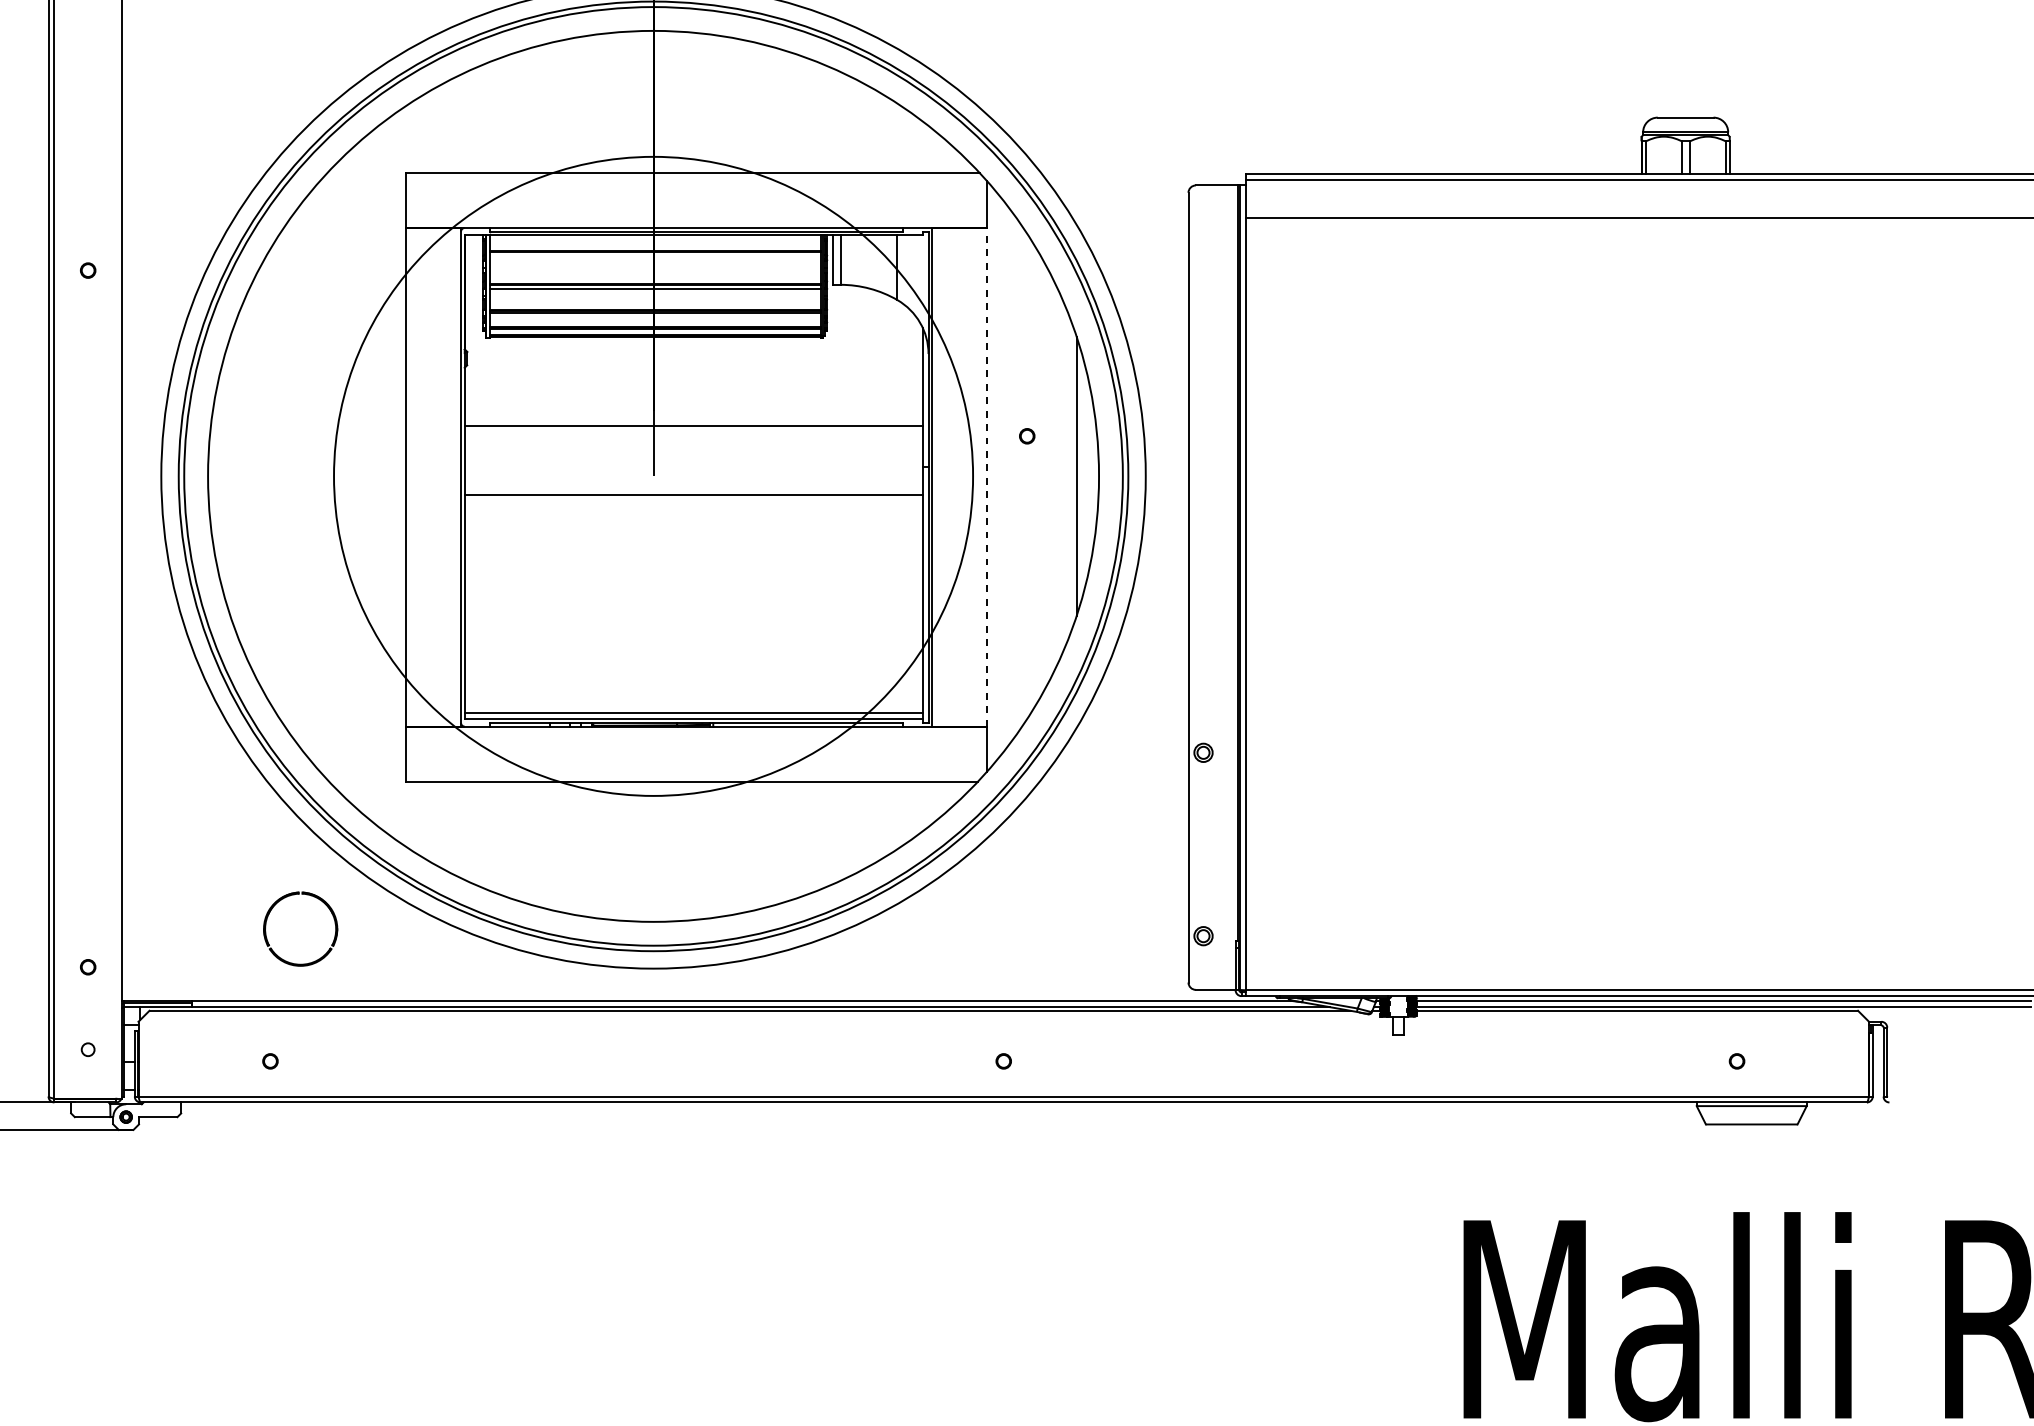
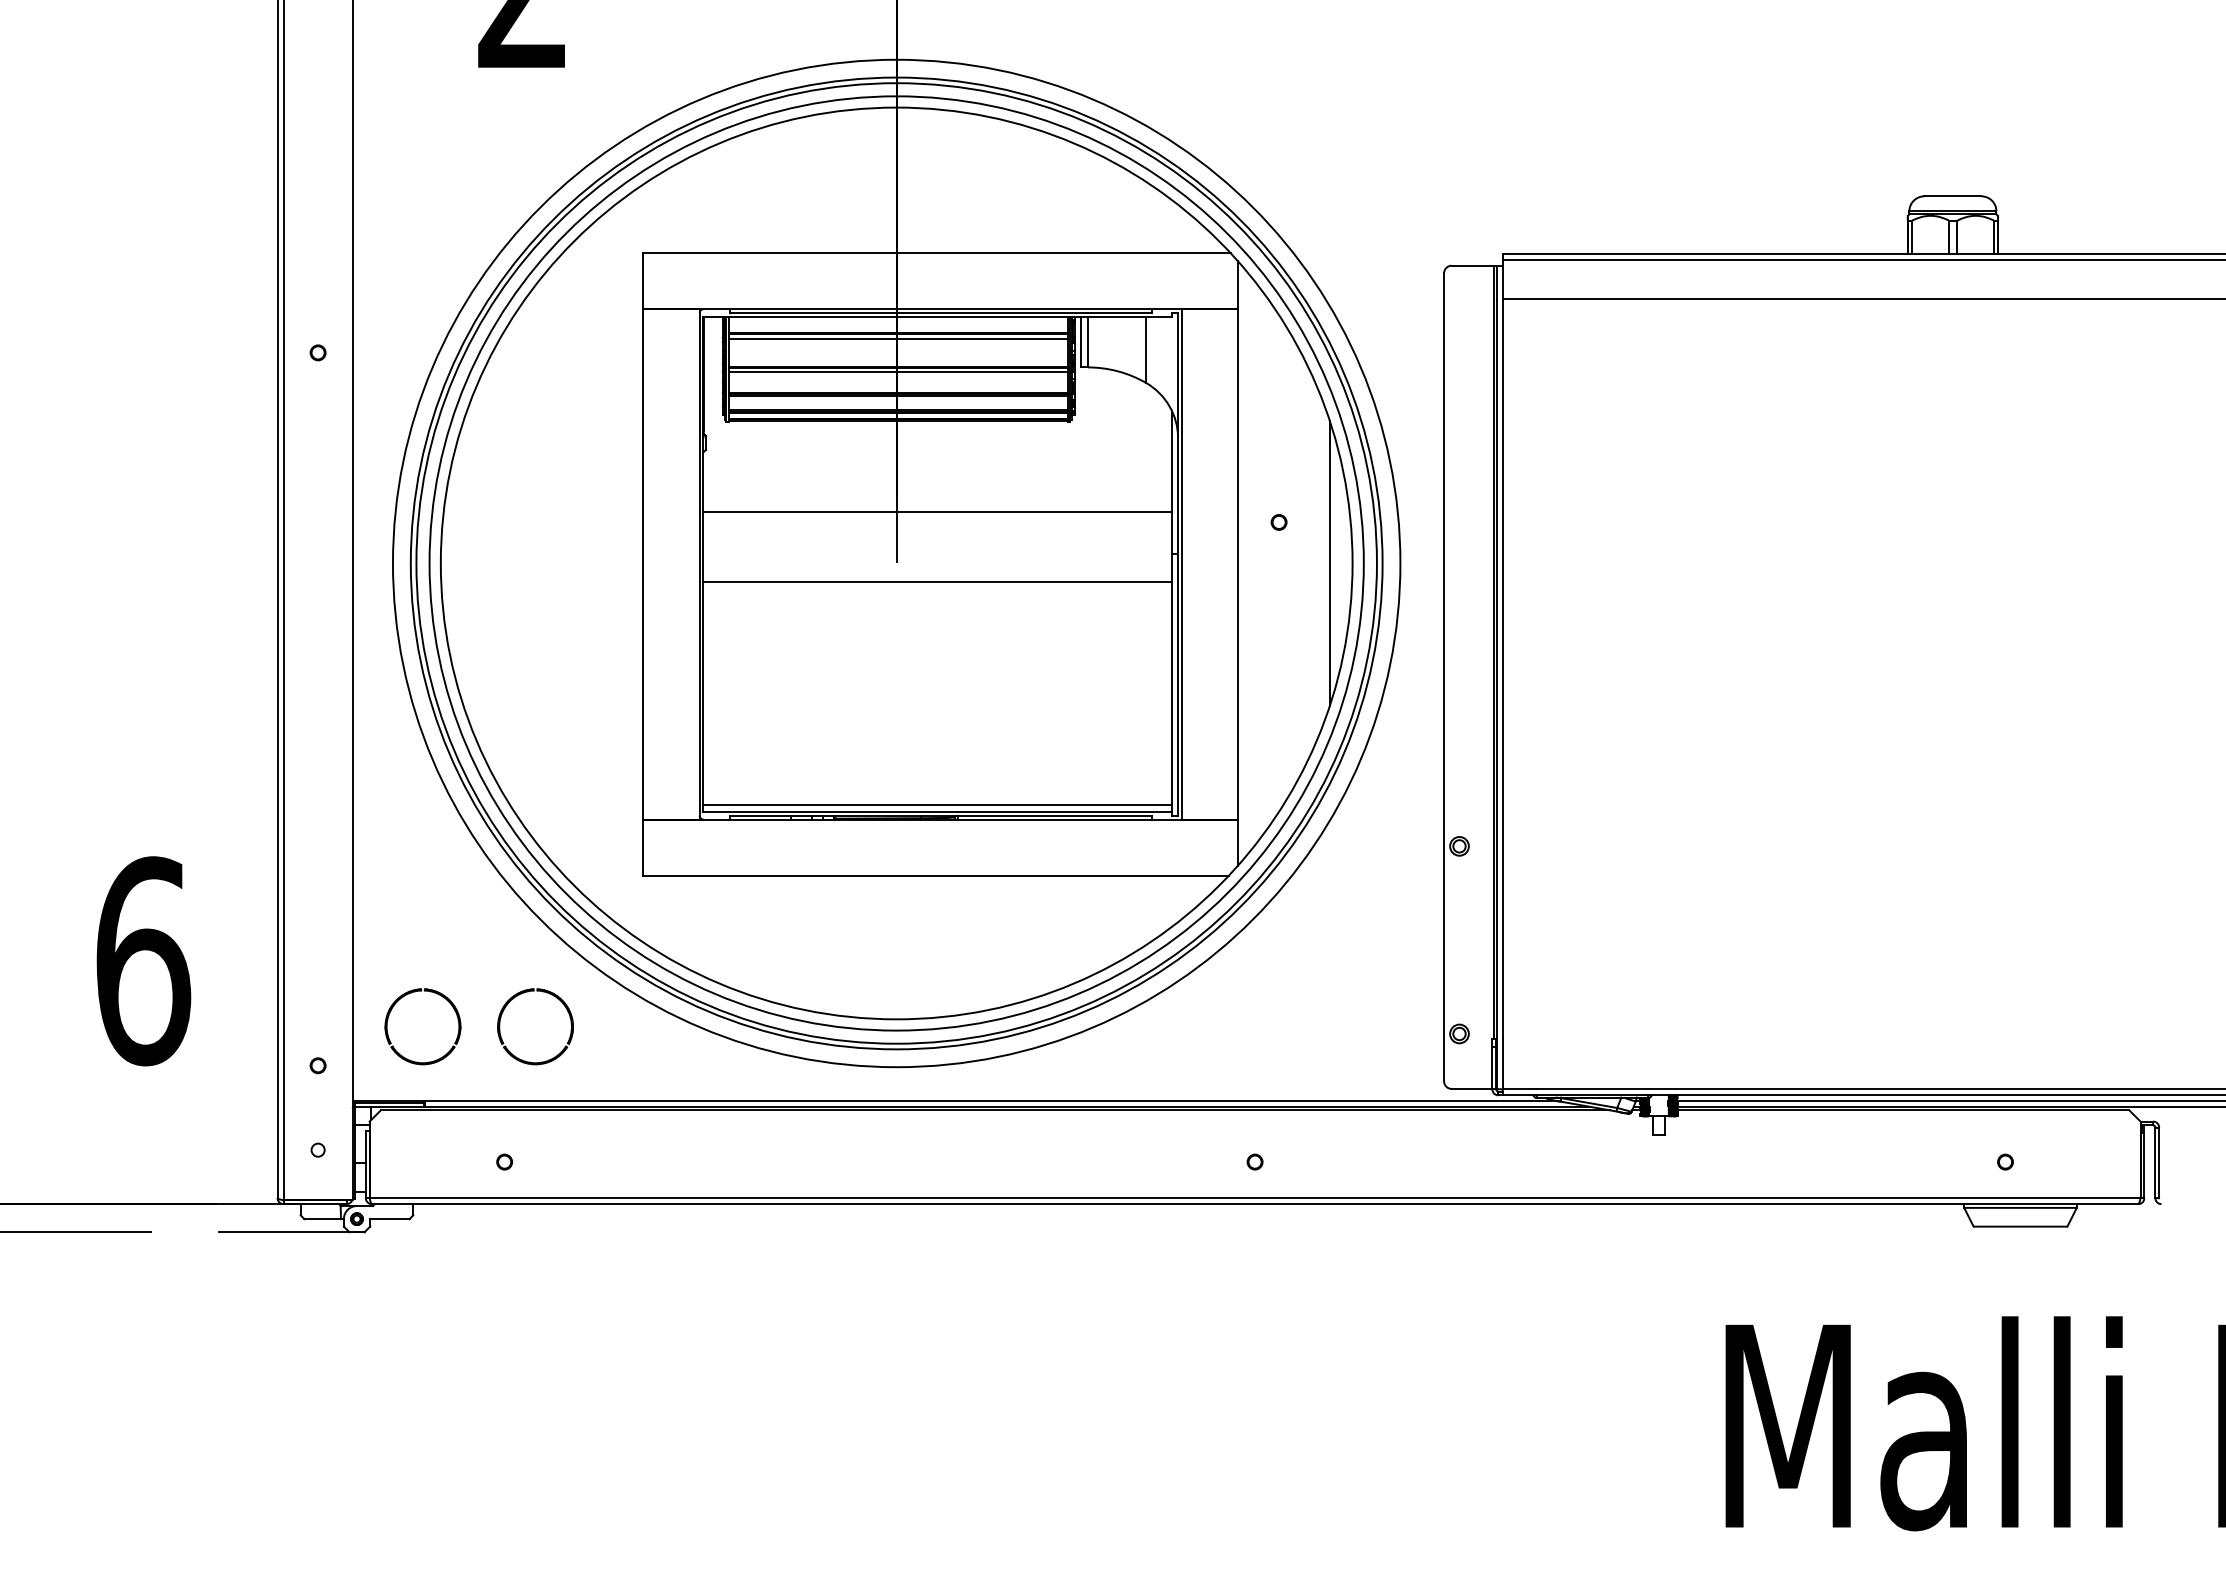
line: (655, 257) -> (898, 339), added
circle: (653, 476) -> (896, 563), size x1.43
line: (987, 476) -> (1238, 563), dashed -> solid
part: (159, 914) -> (391, 1011), added

